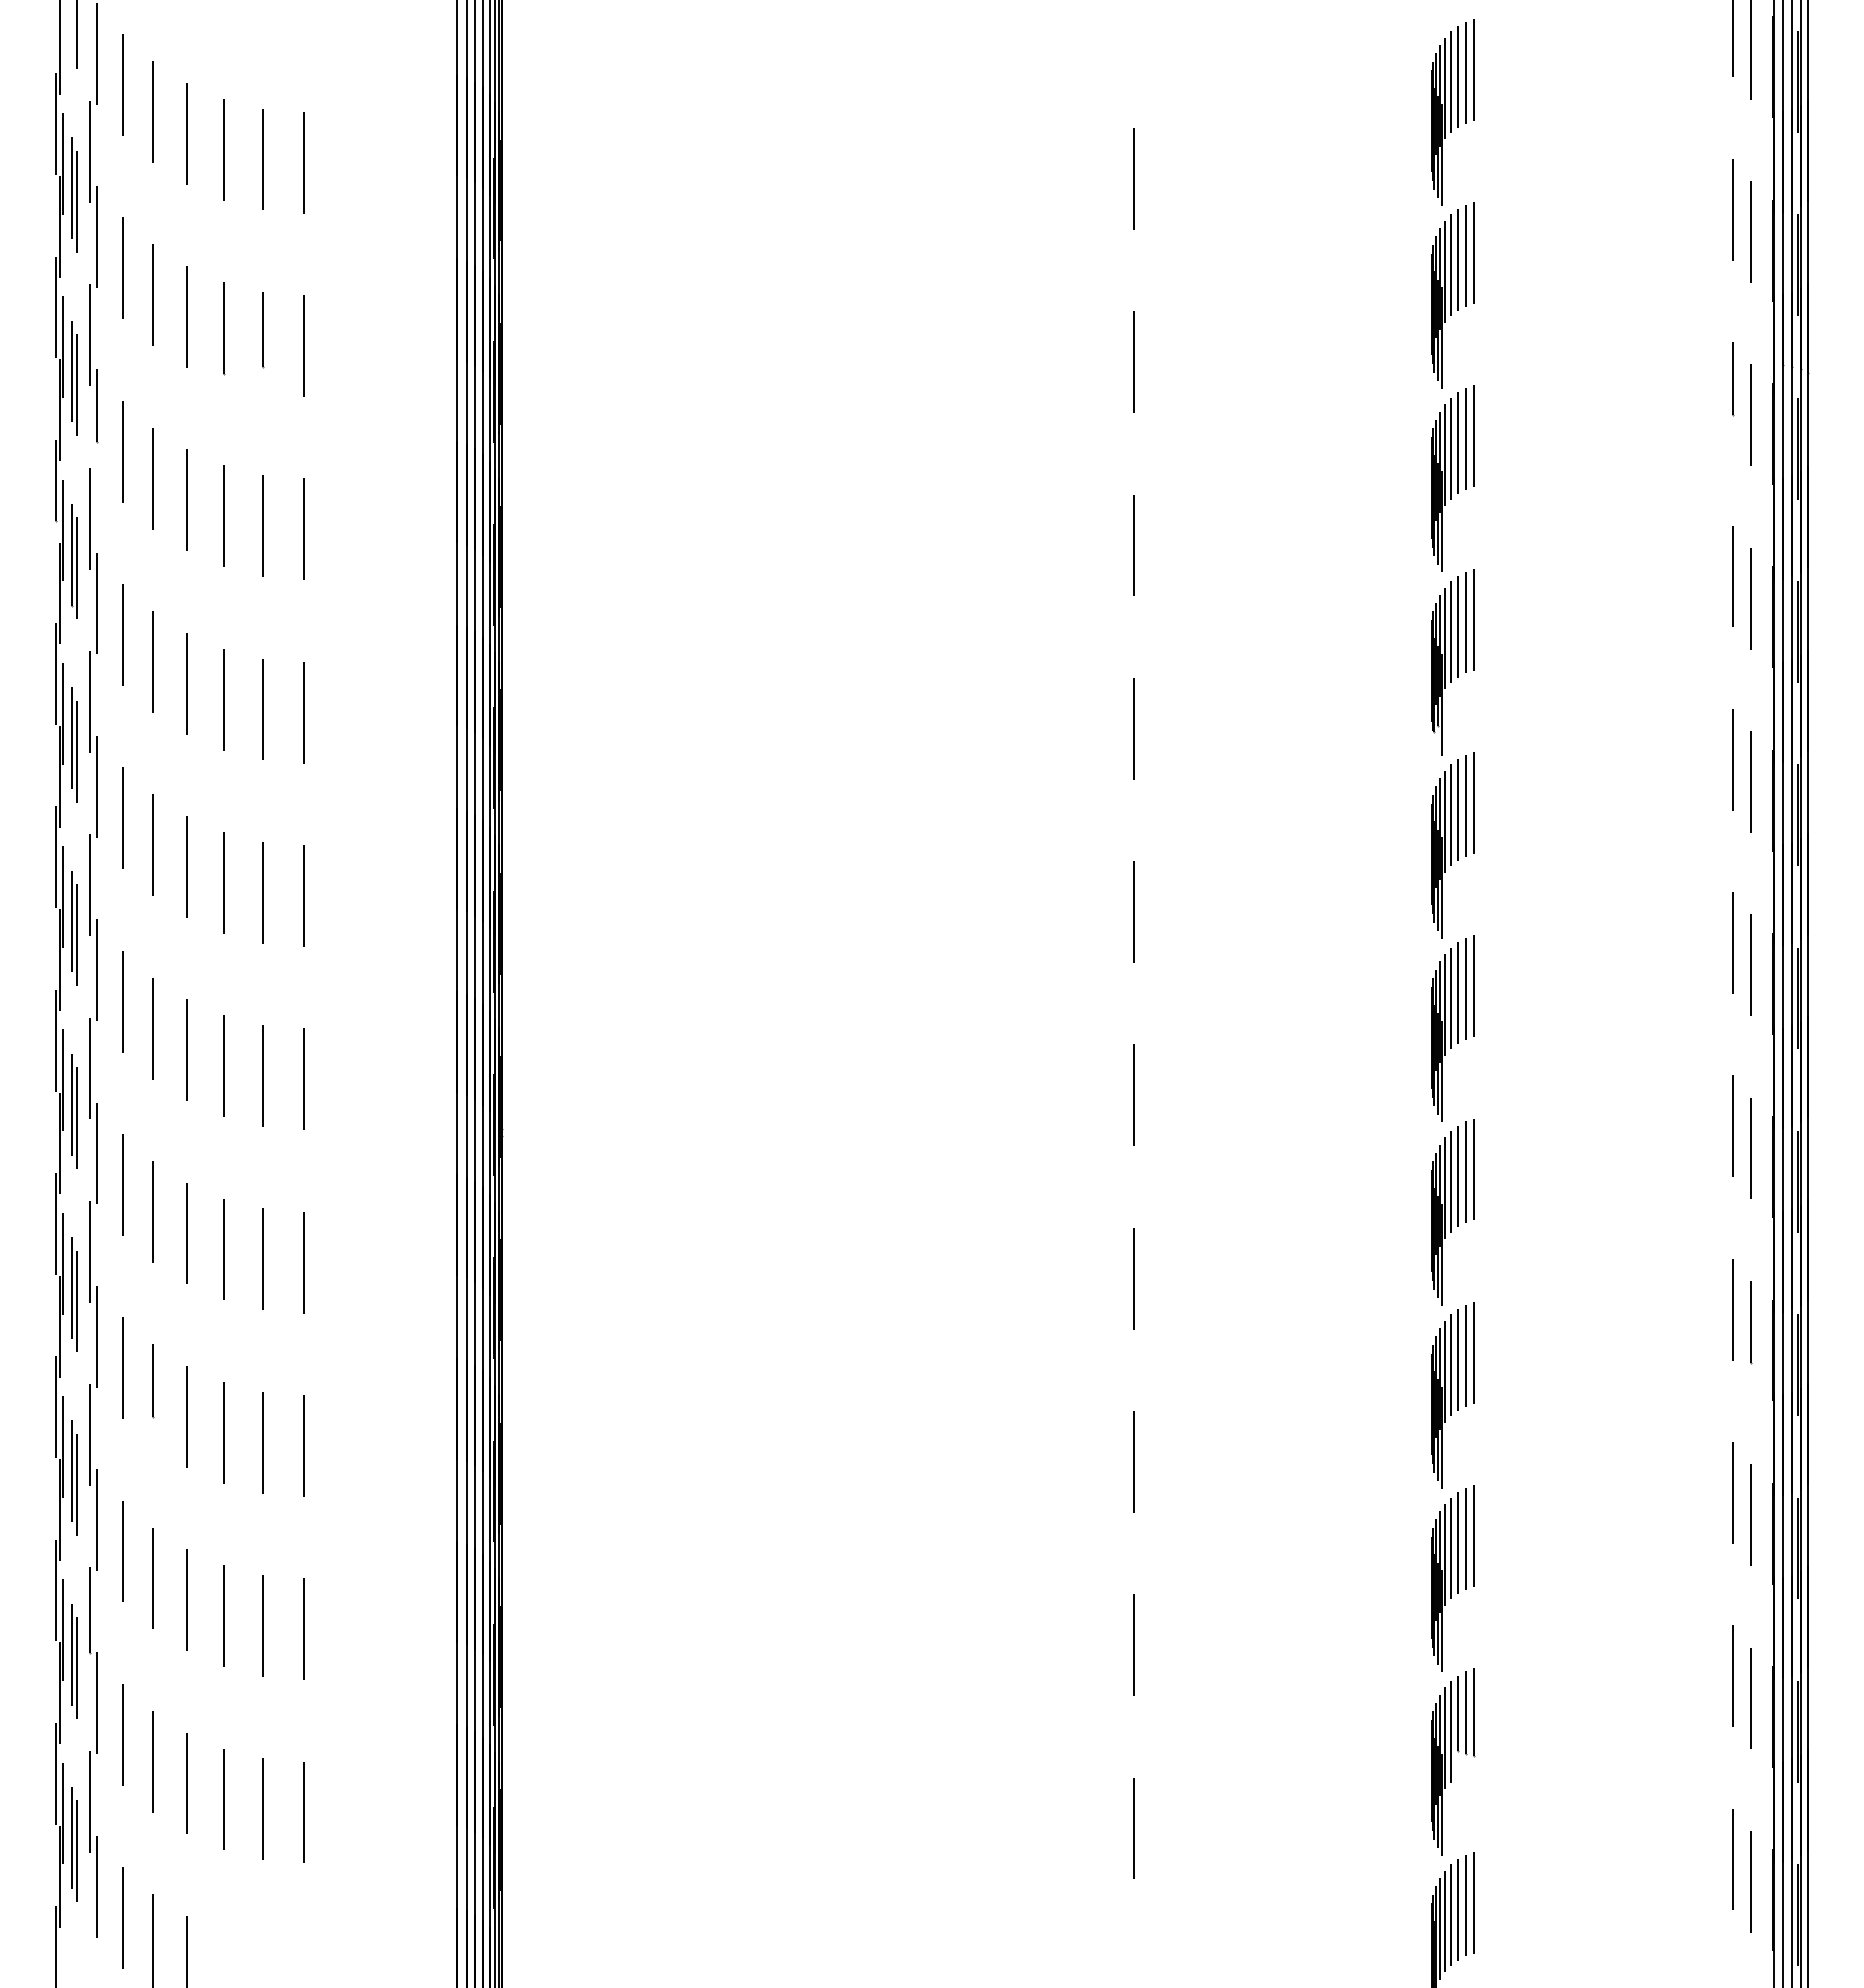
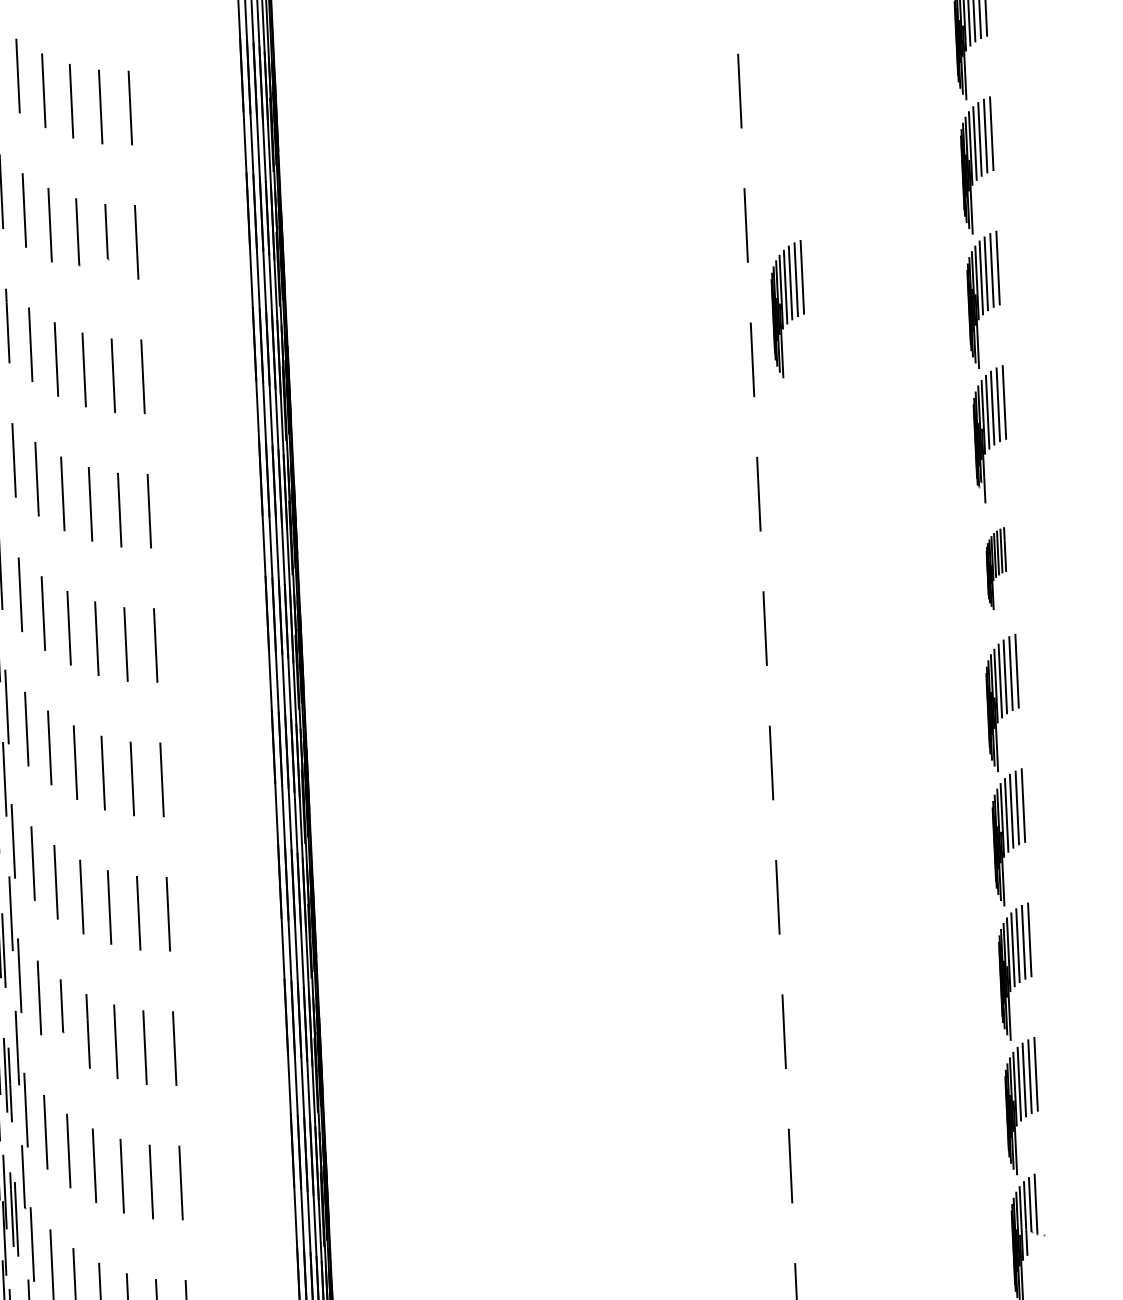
part: (1185, 478) -> (787, 308), added
part: (1452, 845) -> (996, 568), size x0.6
line: (1474, 1711) -> (1042, 1202), removed

